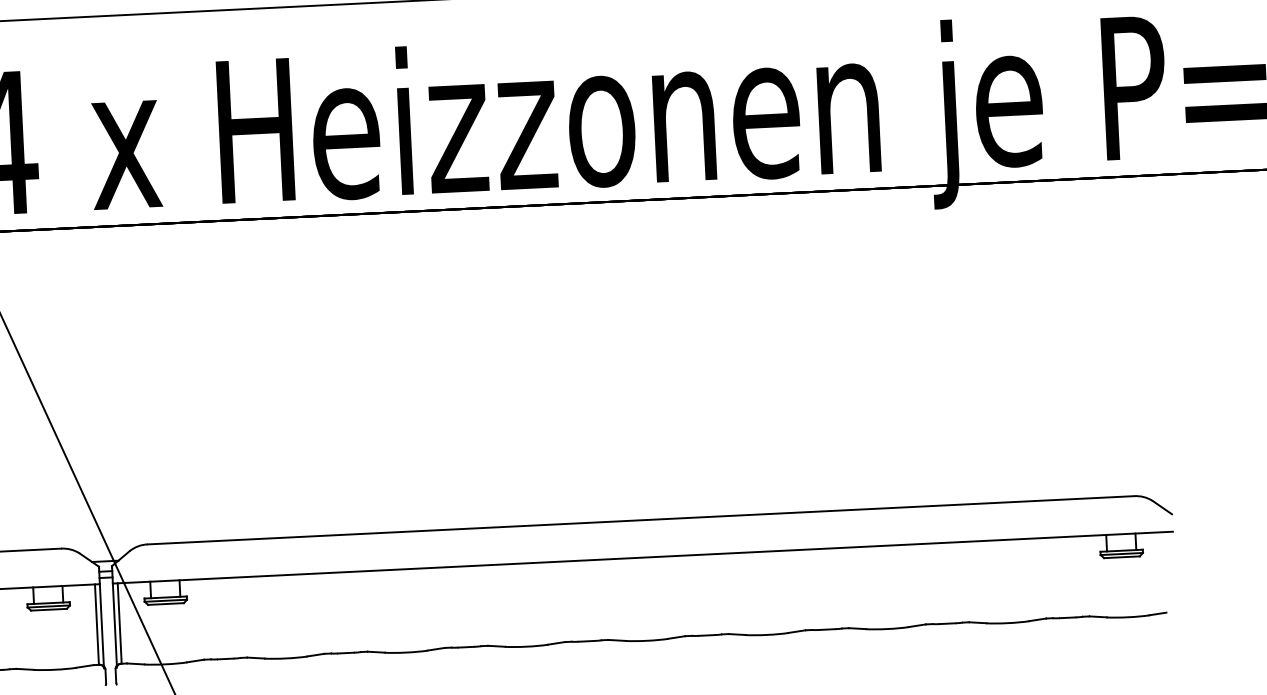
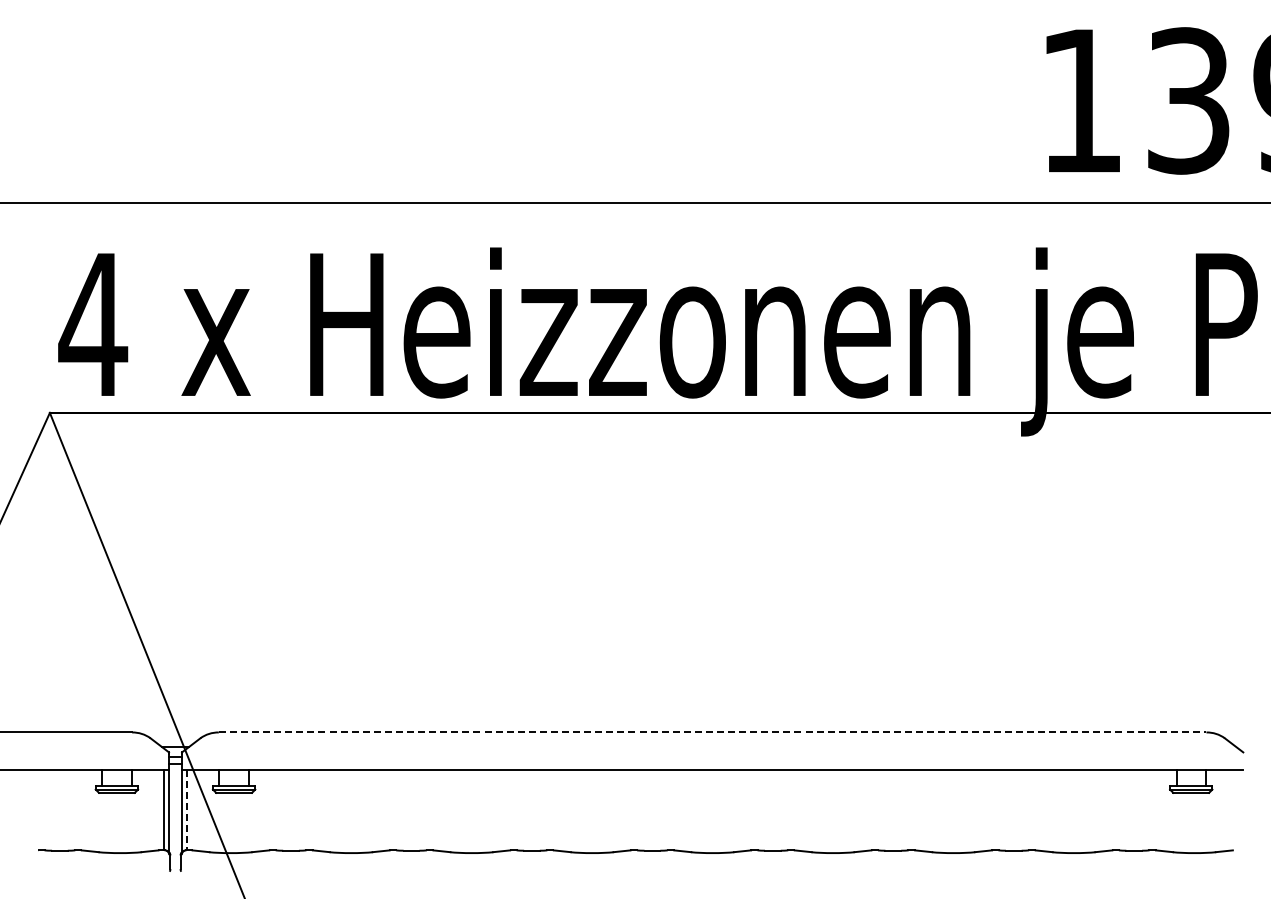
line: (640, 520) -> (712, 732), solid -> dashed
line: (119, 623) -> (186, 810), solid -> dashed

